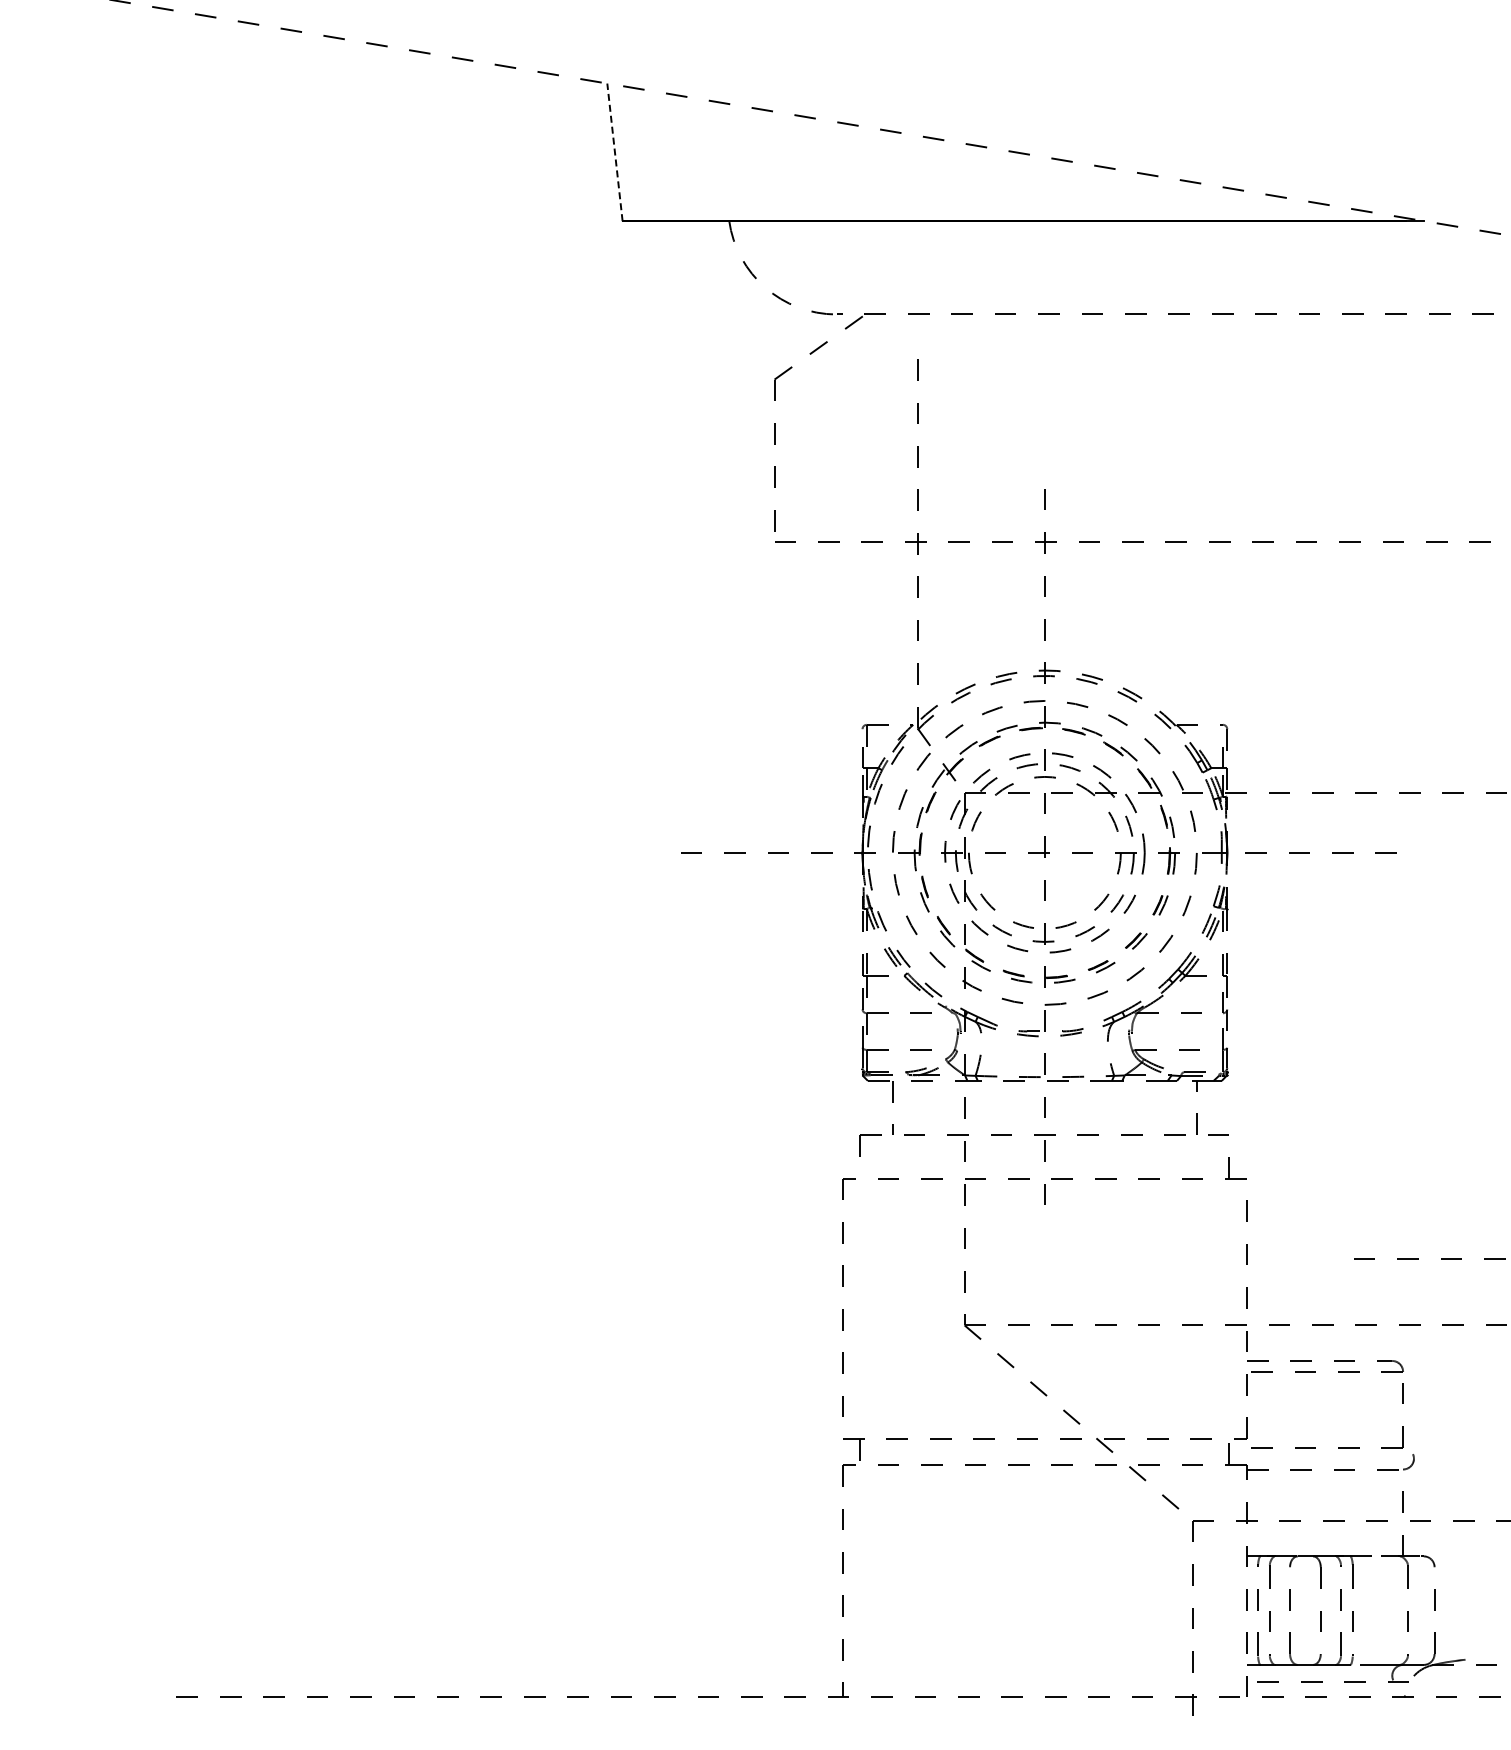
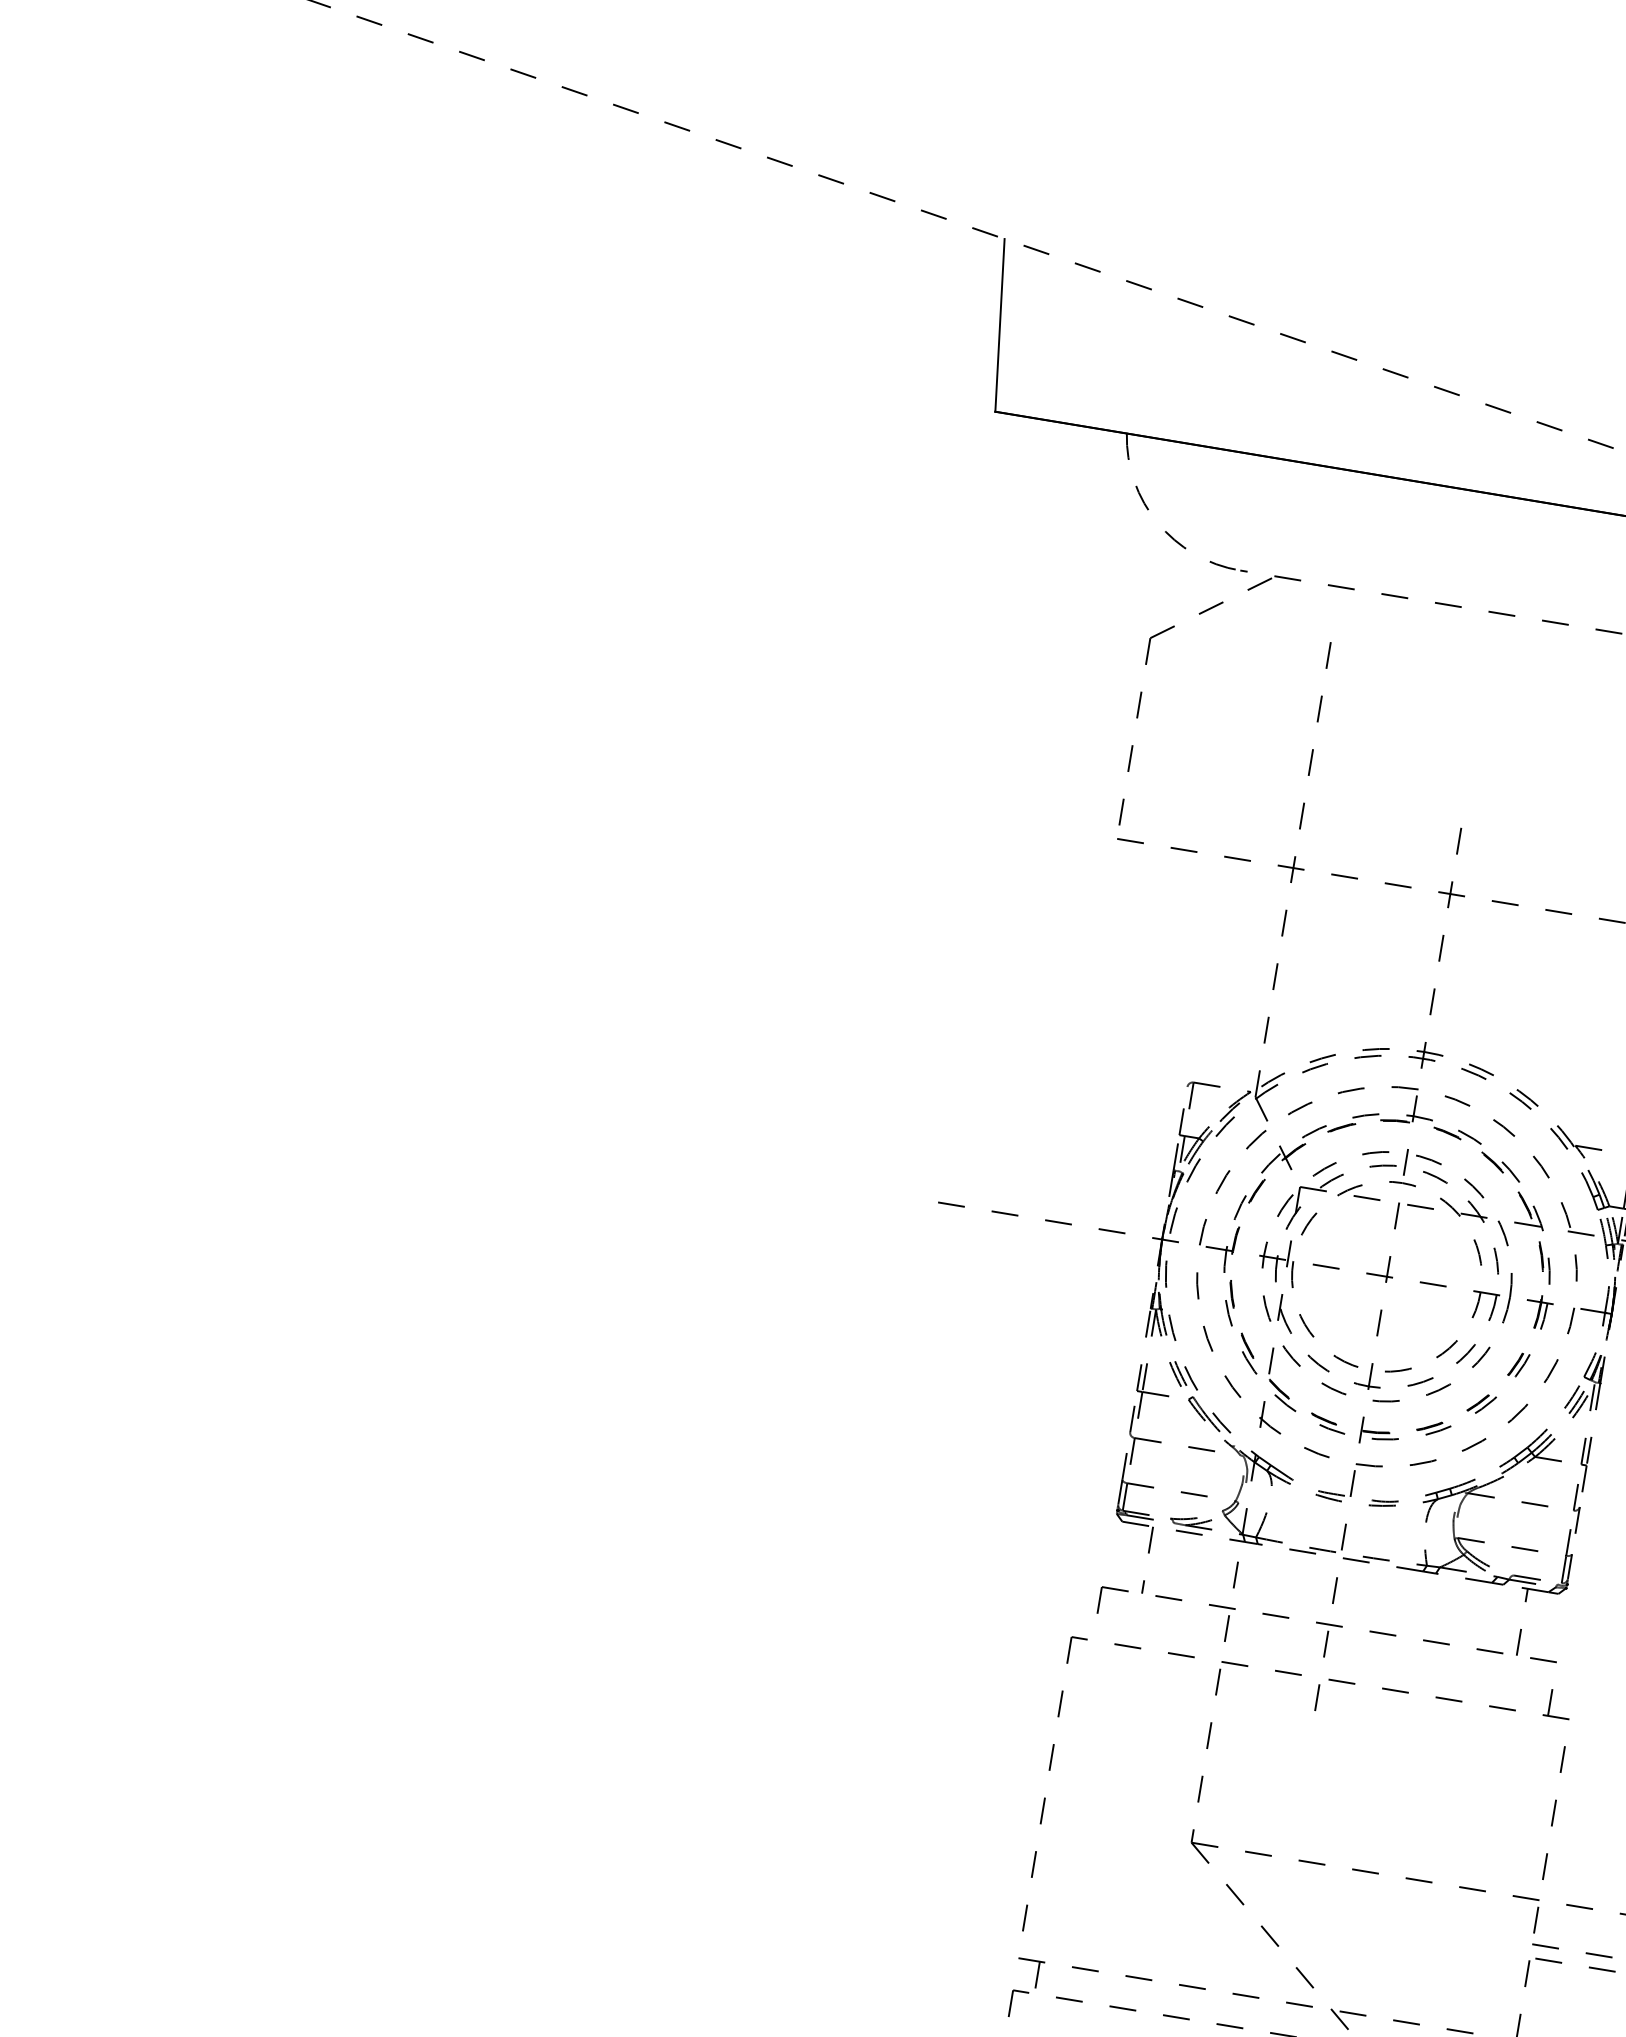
line: (614, 151) -> (999, 324), dashed -> solid

